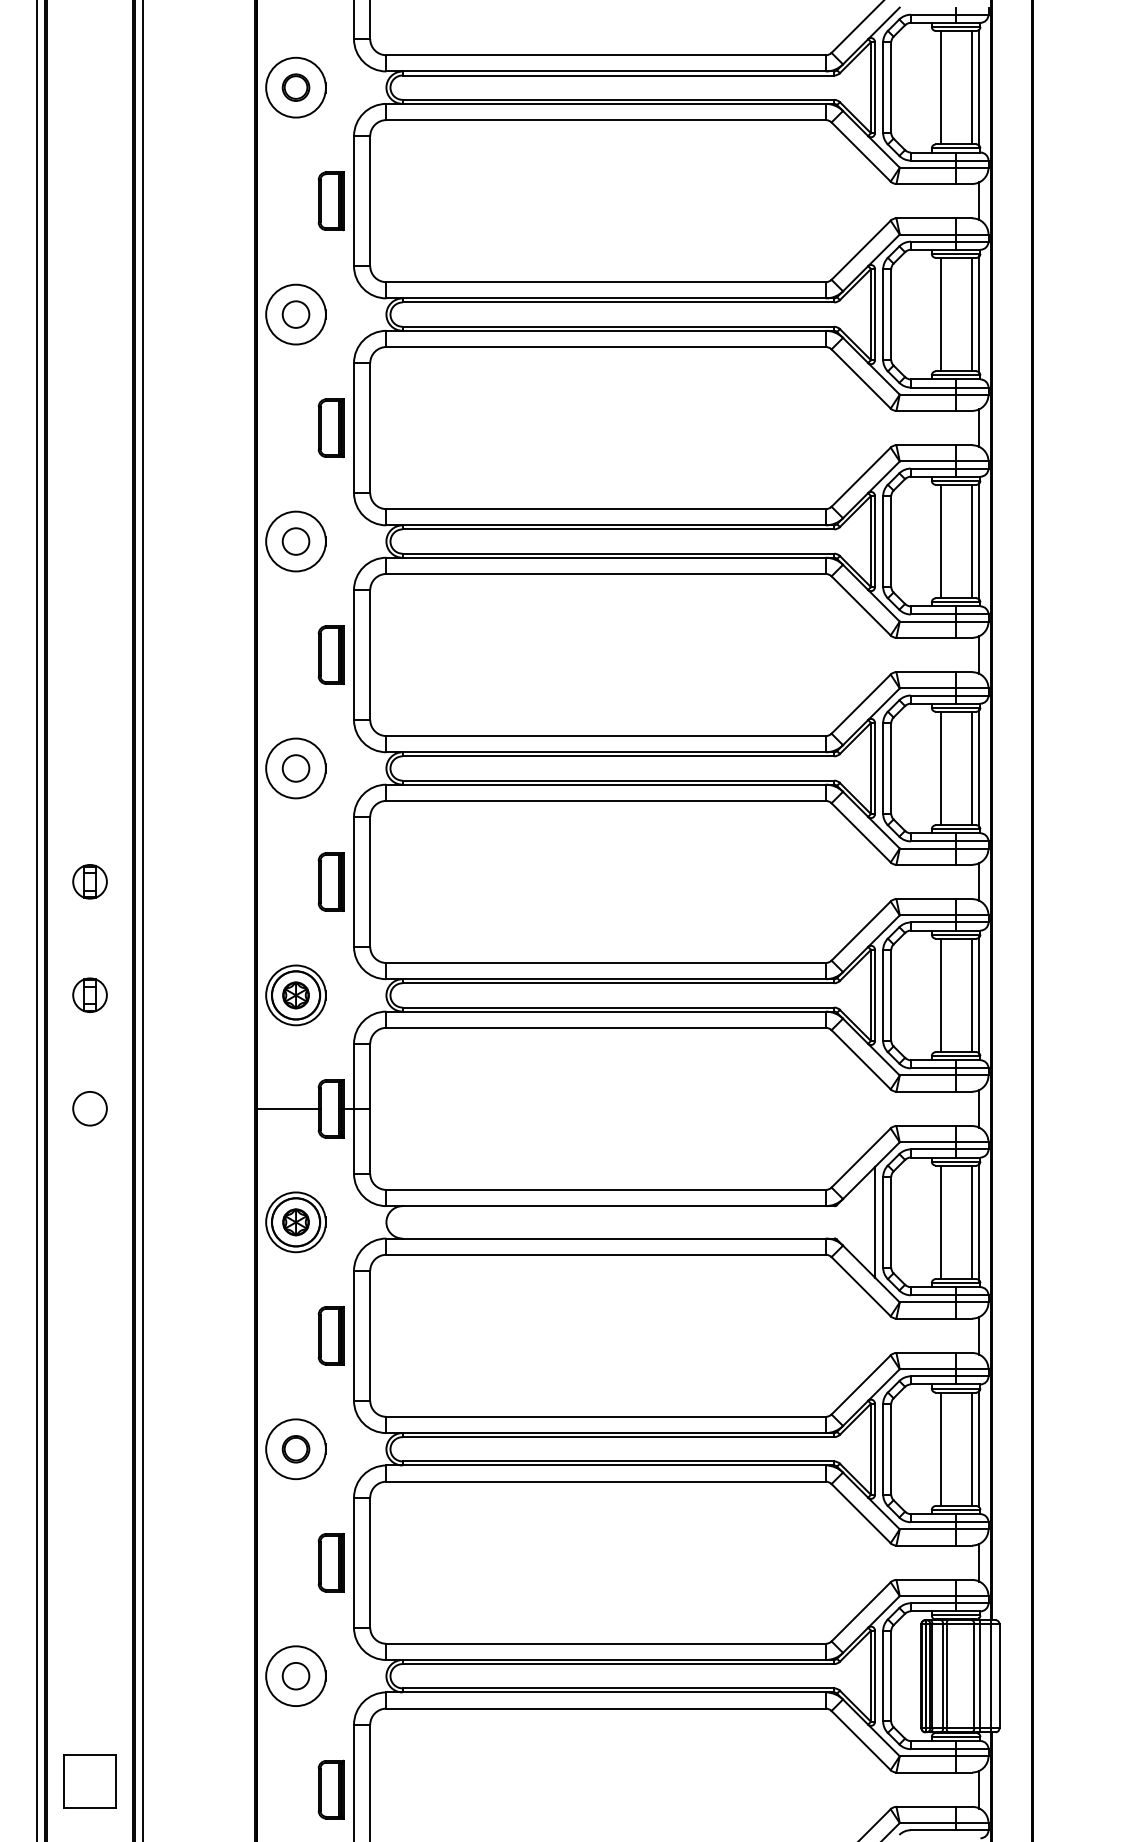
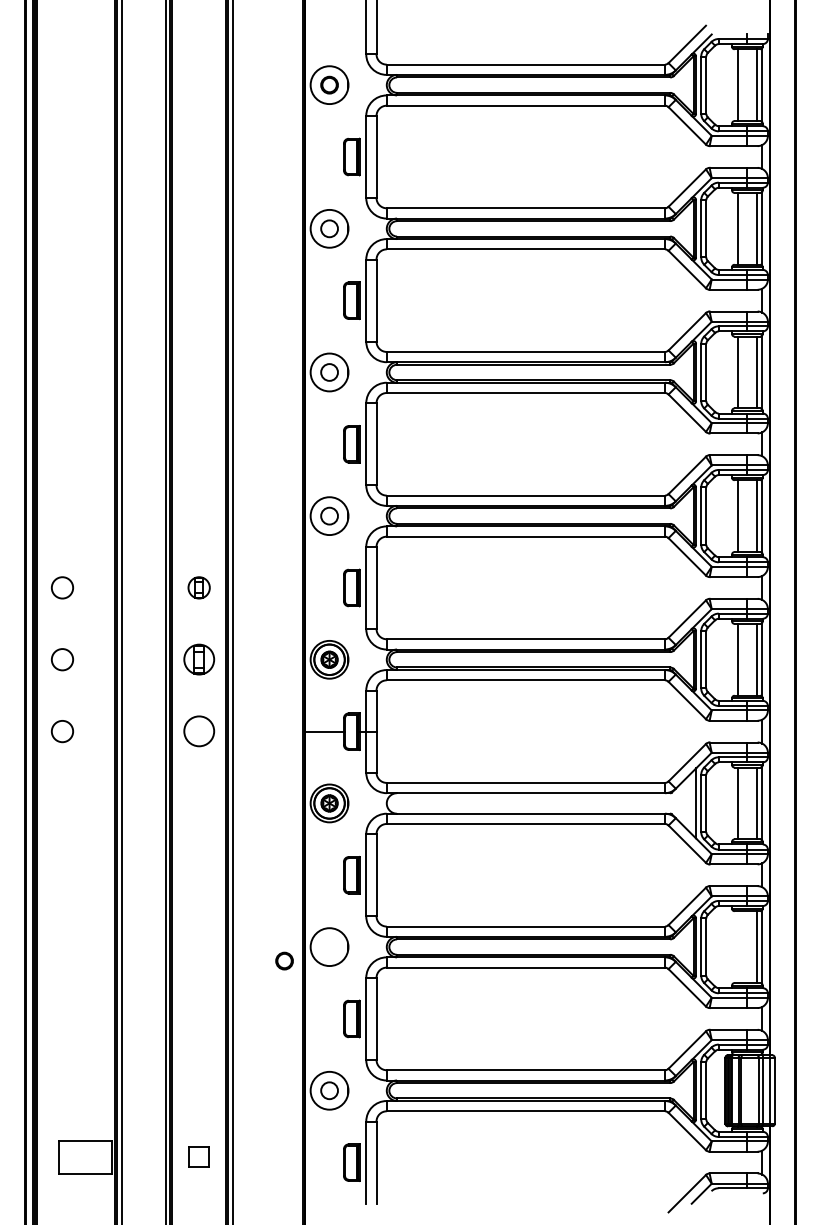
part: (88, 994) -> (198, 659), size x1.4
circle: (88, 1108) -> (198, 731), size x1.4
part: (295, 1448) -> (284, 960), moved
line: (940, 1449) -> (737, 947), removed
part: (90, 1781) -> (199, 1157), size x0.6

